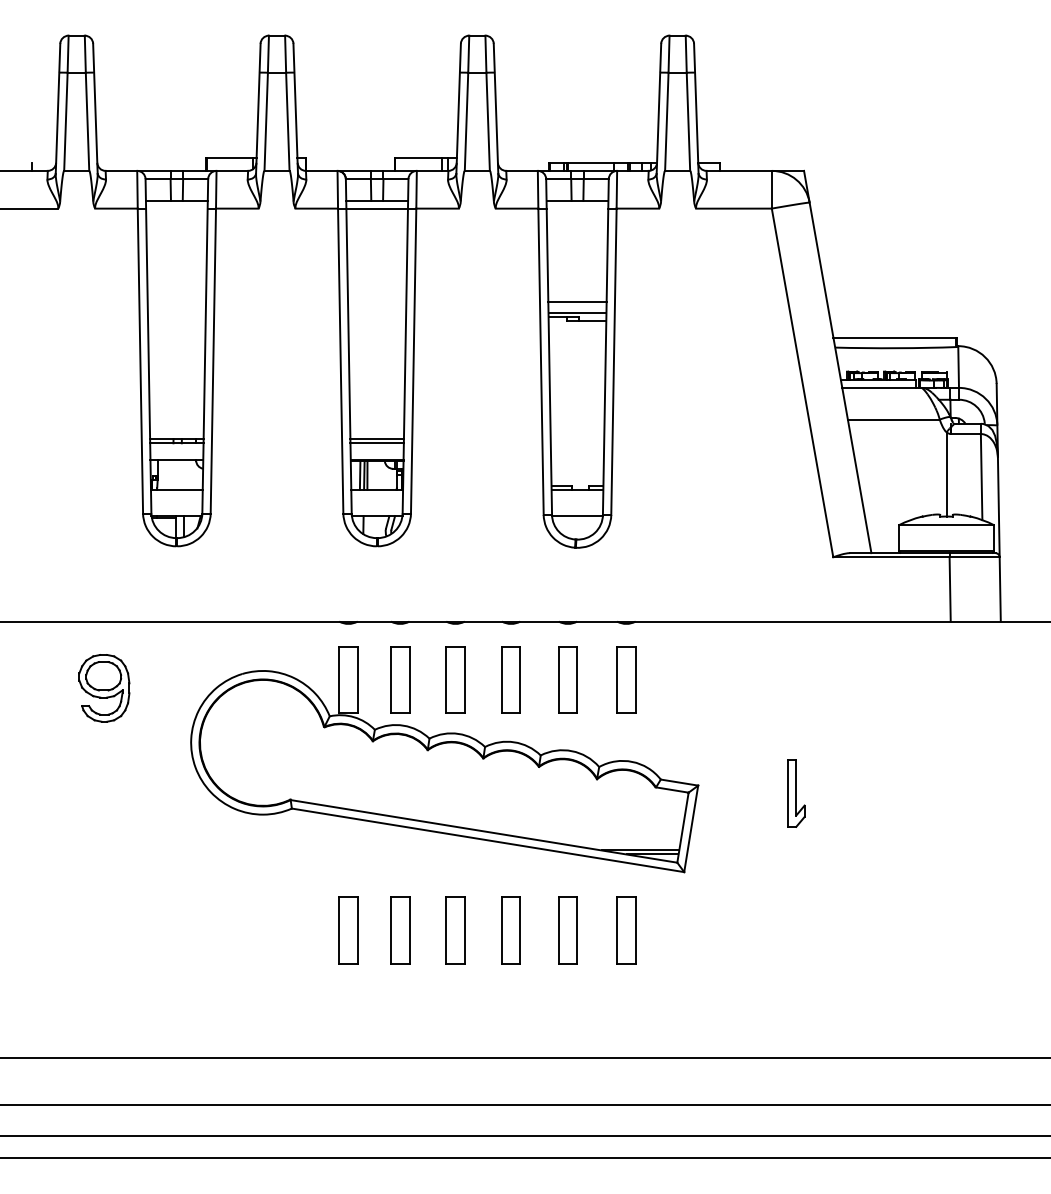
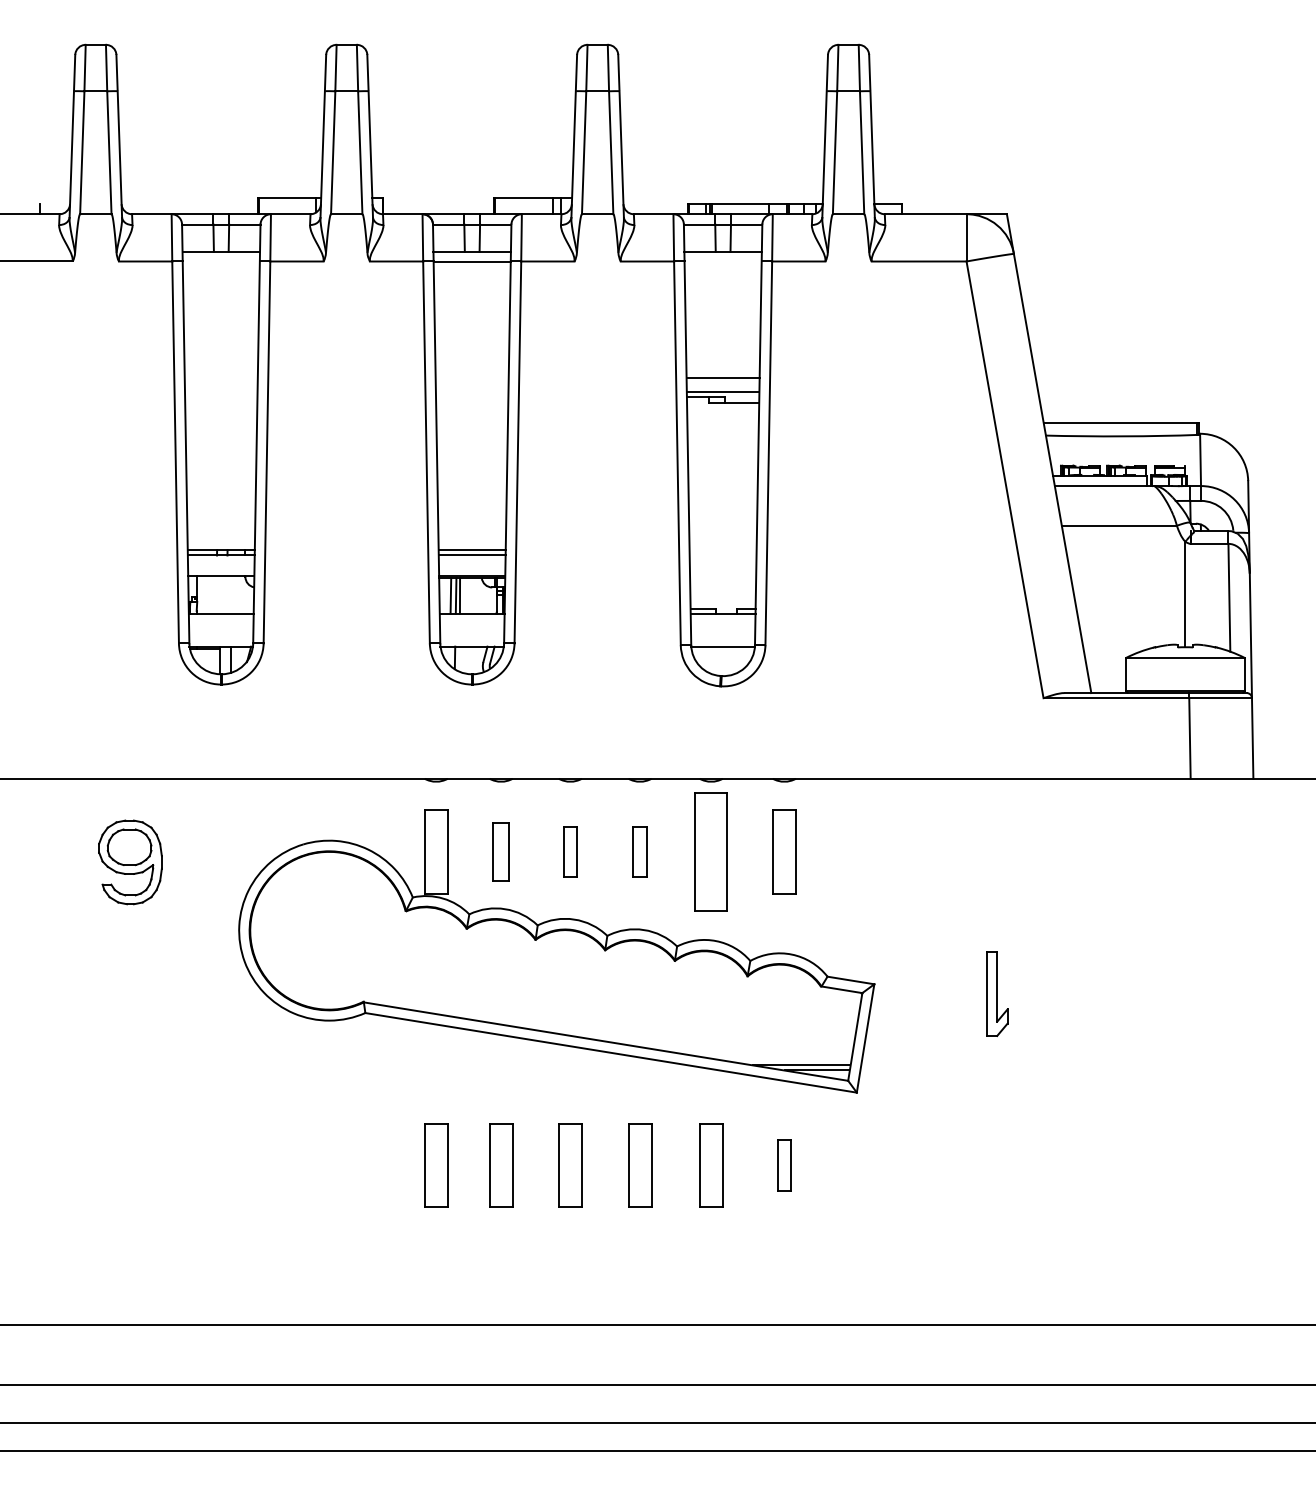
part: (400, 679) -> (501, 851), size x0.7
part: (455, 679) -> (570, 851), size x0.6
part: (511, 679) -> (640, 851), size x0.6
part: (568, 679) -> (711, 851), size x1.4
part: (626, 930) -> (784, 1165), size x0.6

